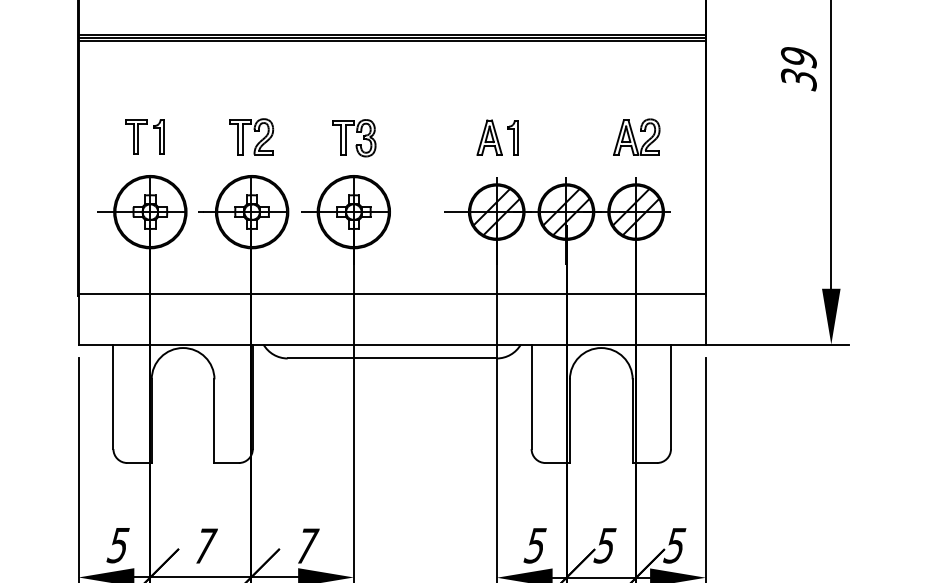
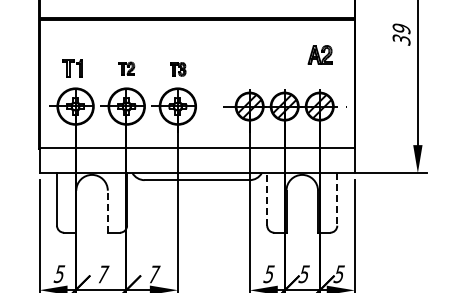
part: (251, 136) -> (126, 68), size x0.7
part: (498, 136) -> (250, 68), removed
part: (635, 136) -> (319, 54), moved
part: (353, 138) -> (177, 69), size x0.7
line: (532, 394) -> (267, 198), solid -> dashed
line: (671, 396) -> (337, 199), solid -> dashed
line: (213, 420) -> (107, 211), solid -> dashed

